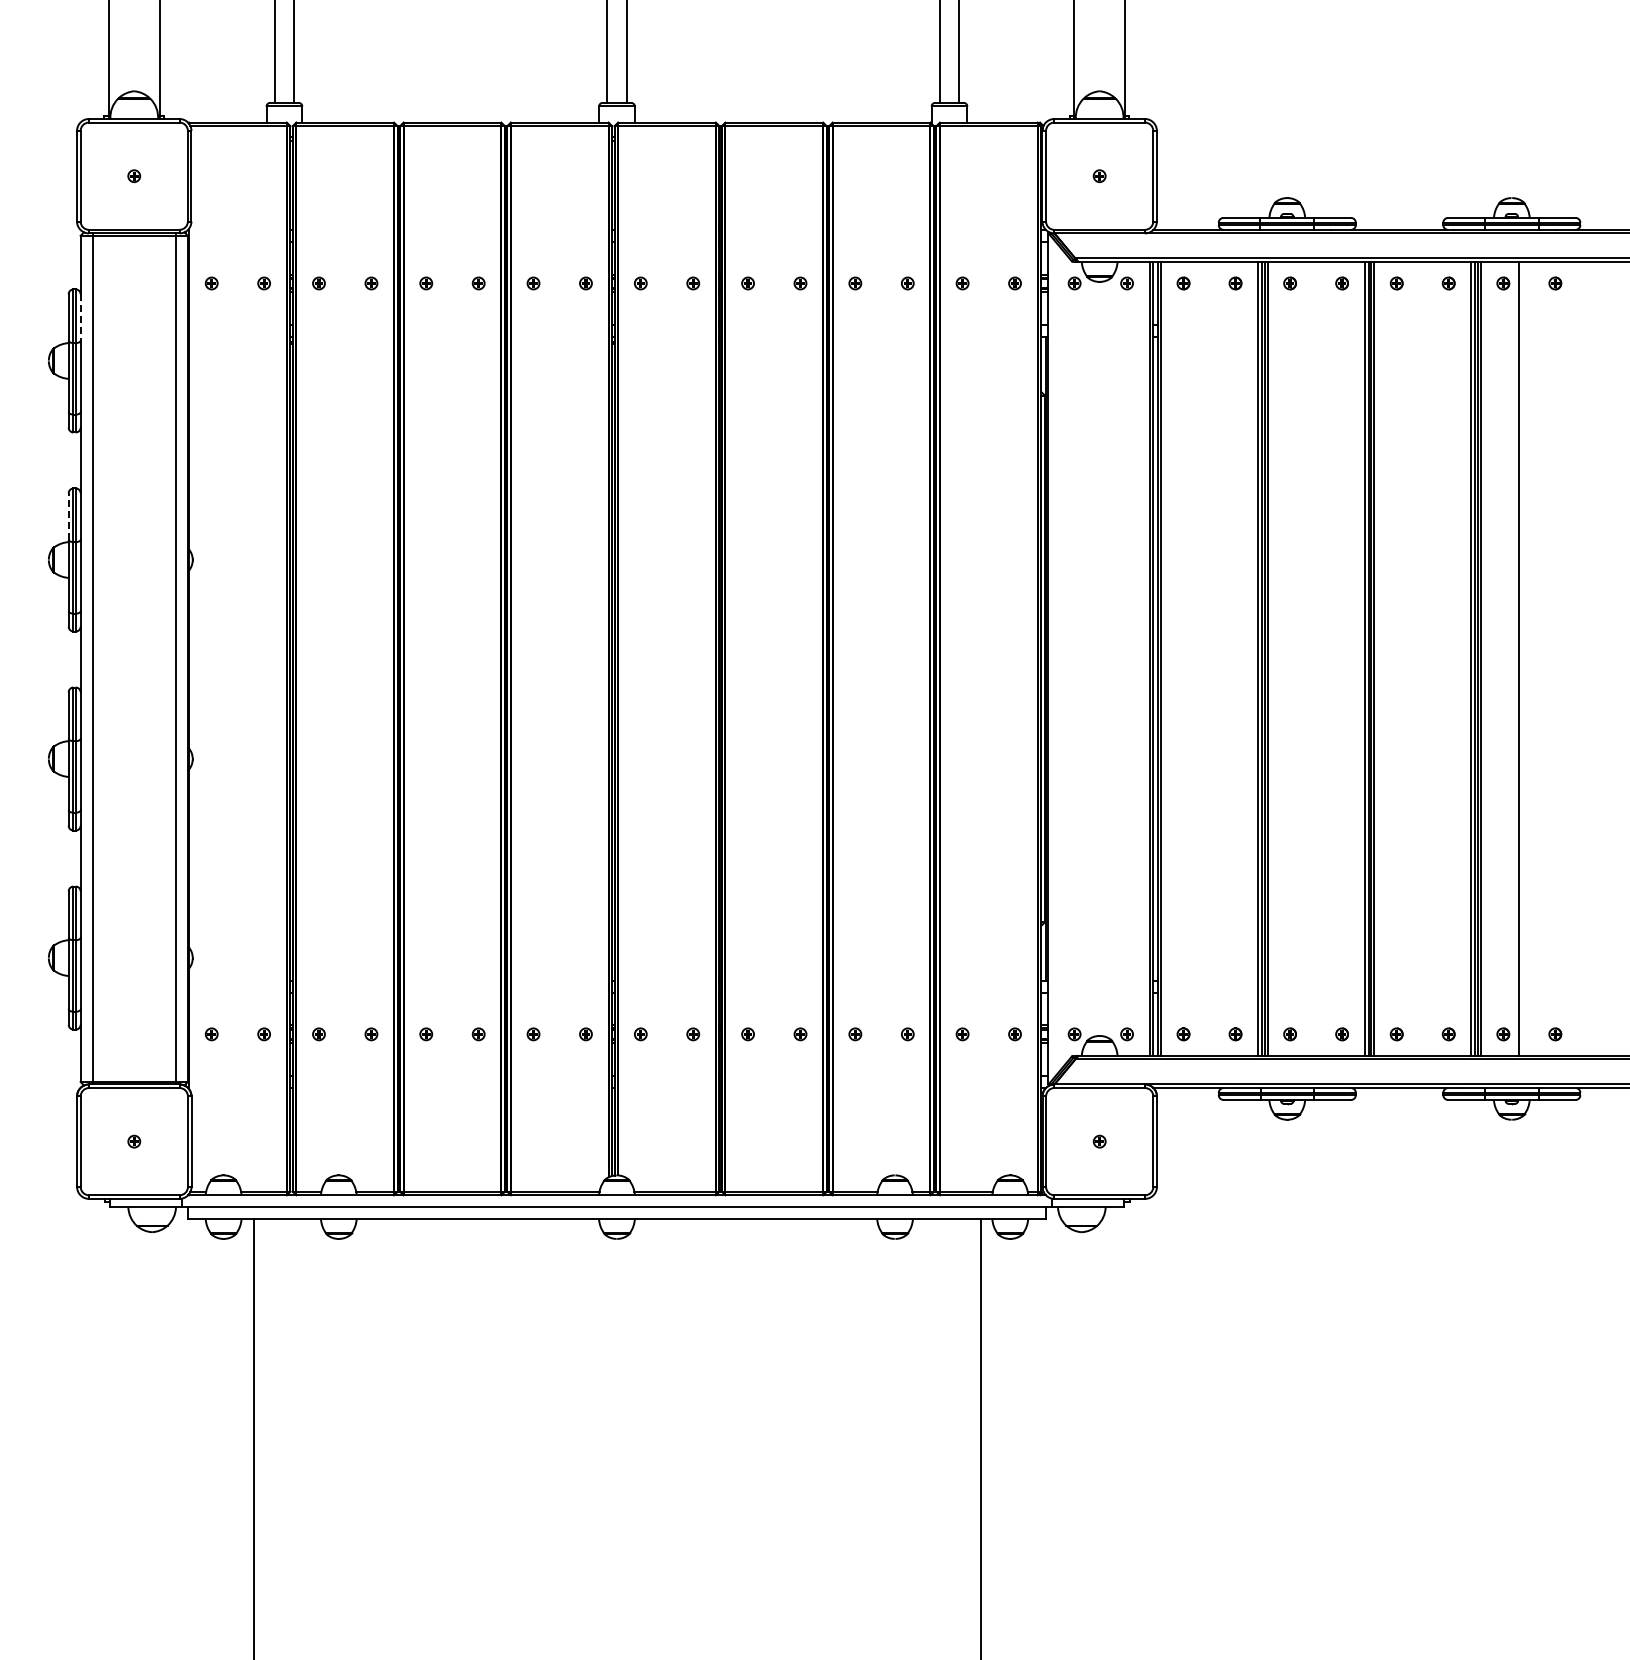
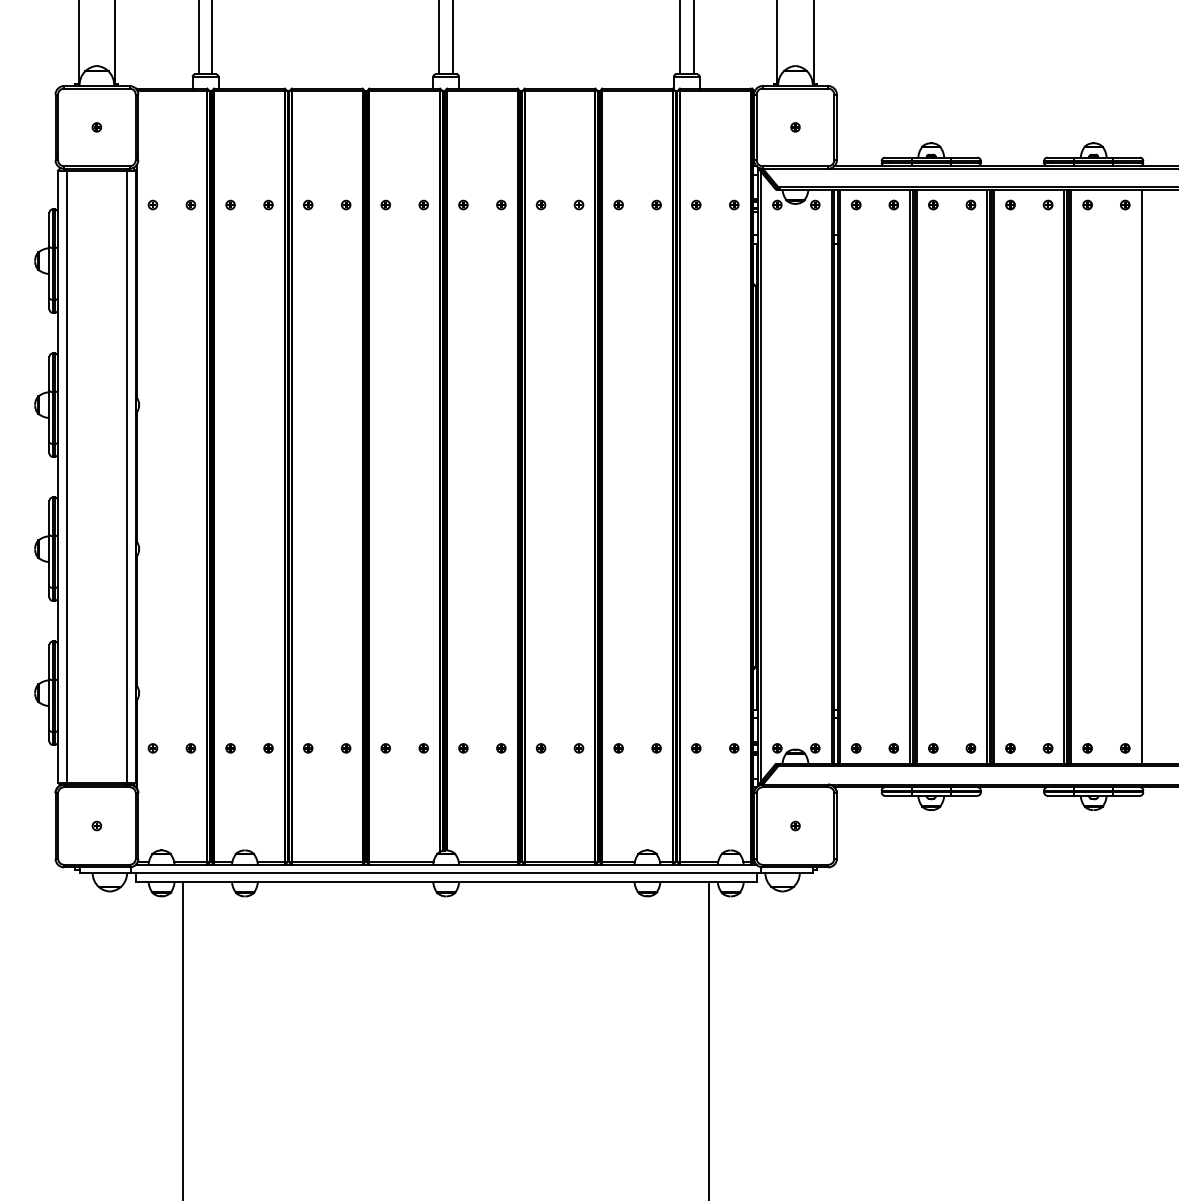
line: (80, 317) -> (58, 229), dashed -> solid
line: (68, 516) -> (49, 373), dashed -> solid
line: (1052, 658) -> (761, 476), added
line: (1518, 658) -> (1141, 476), moved

